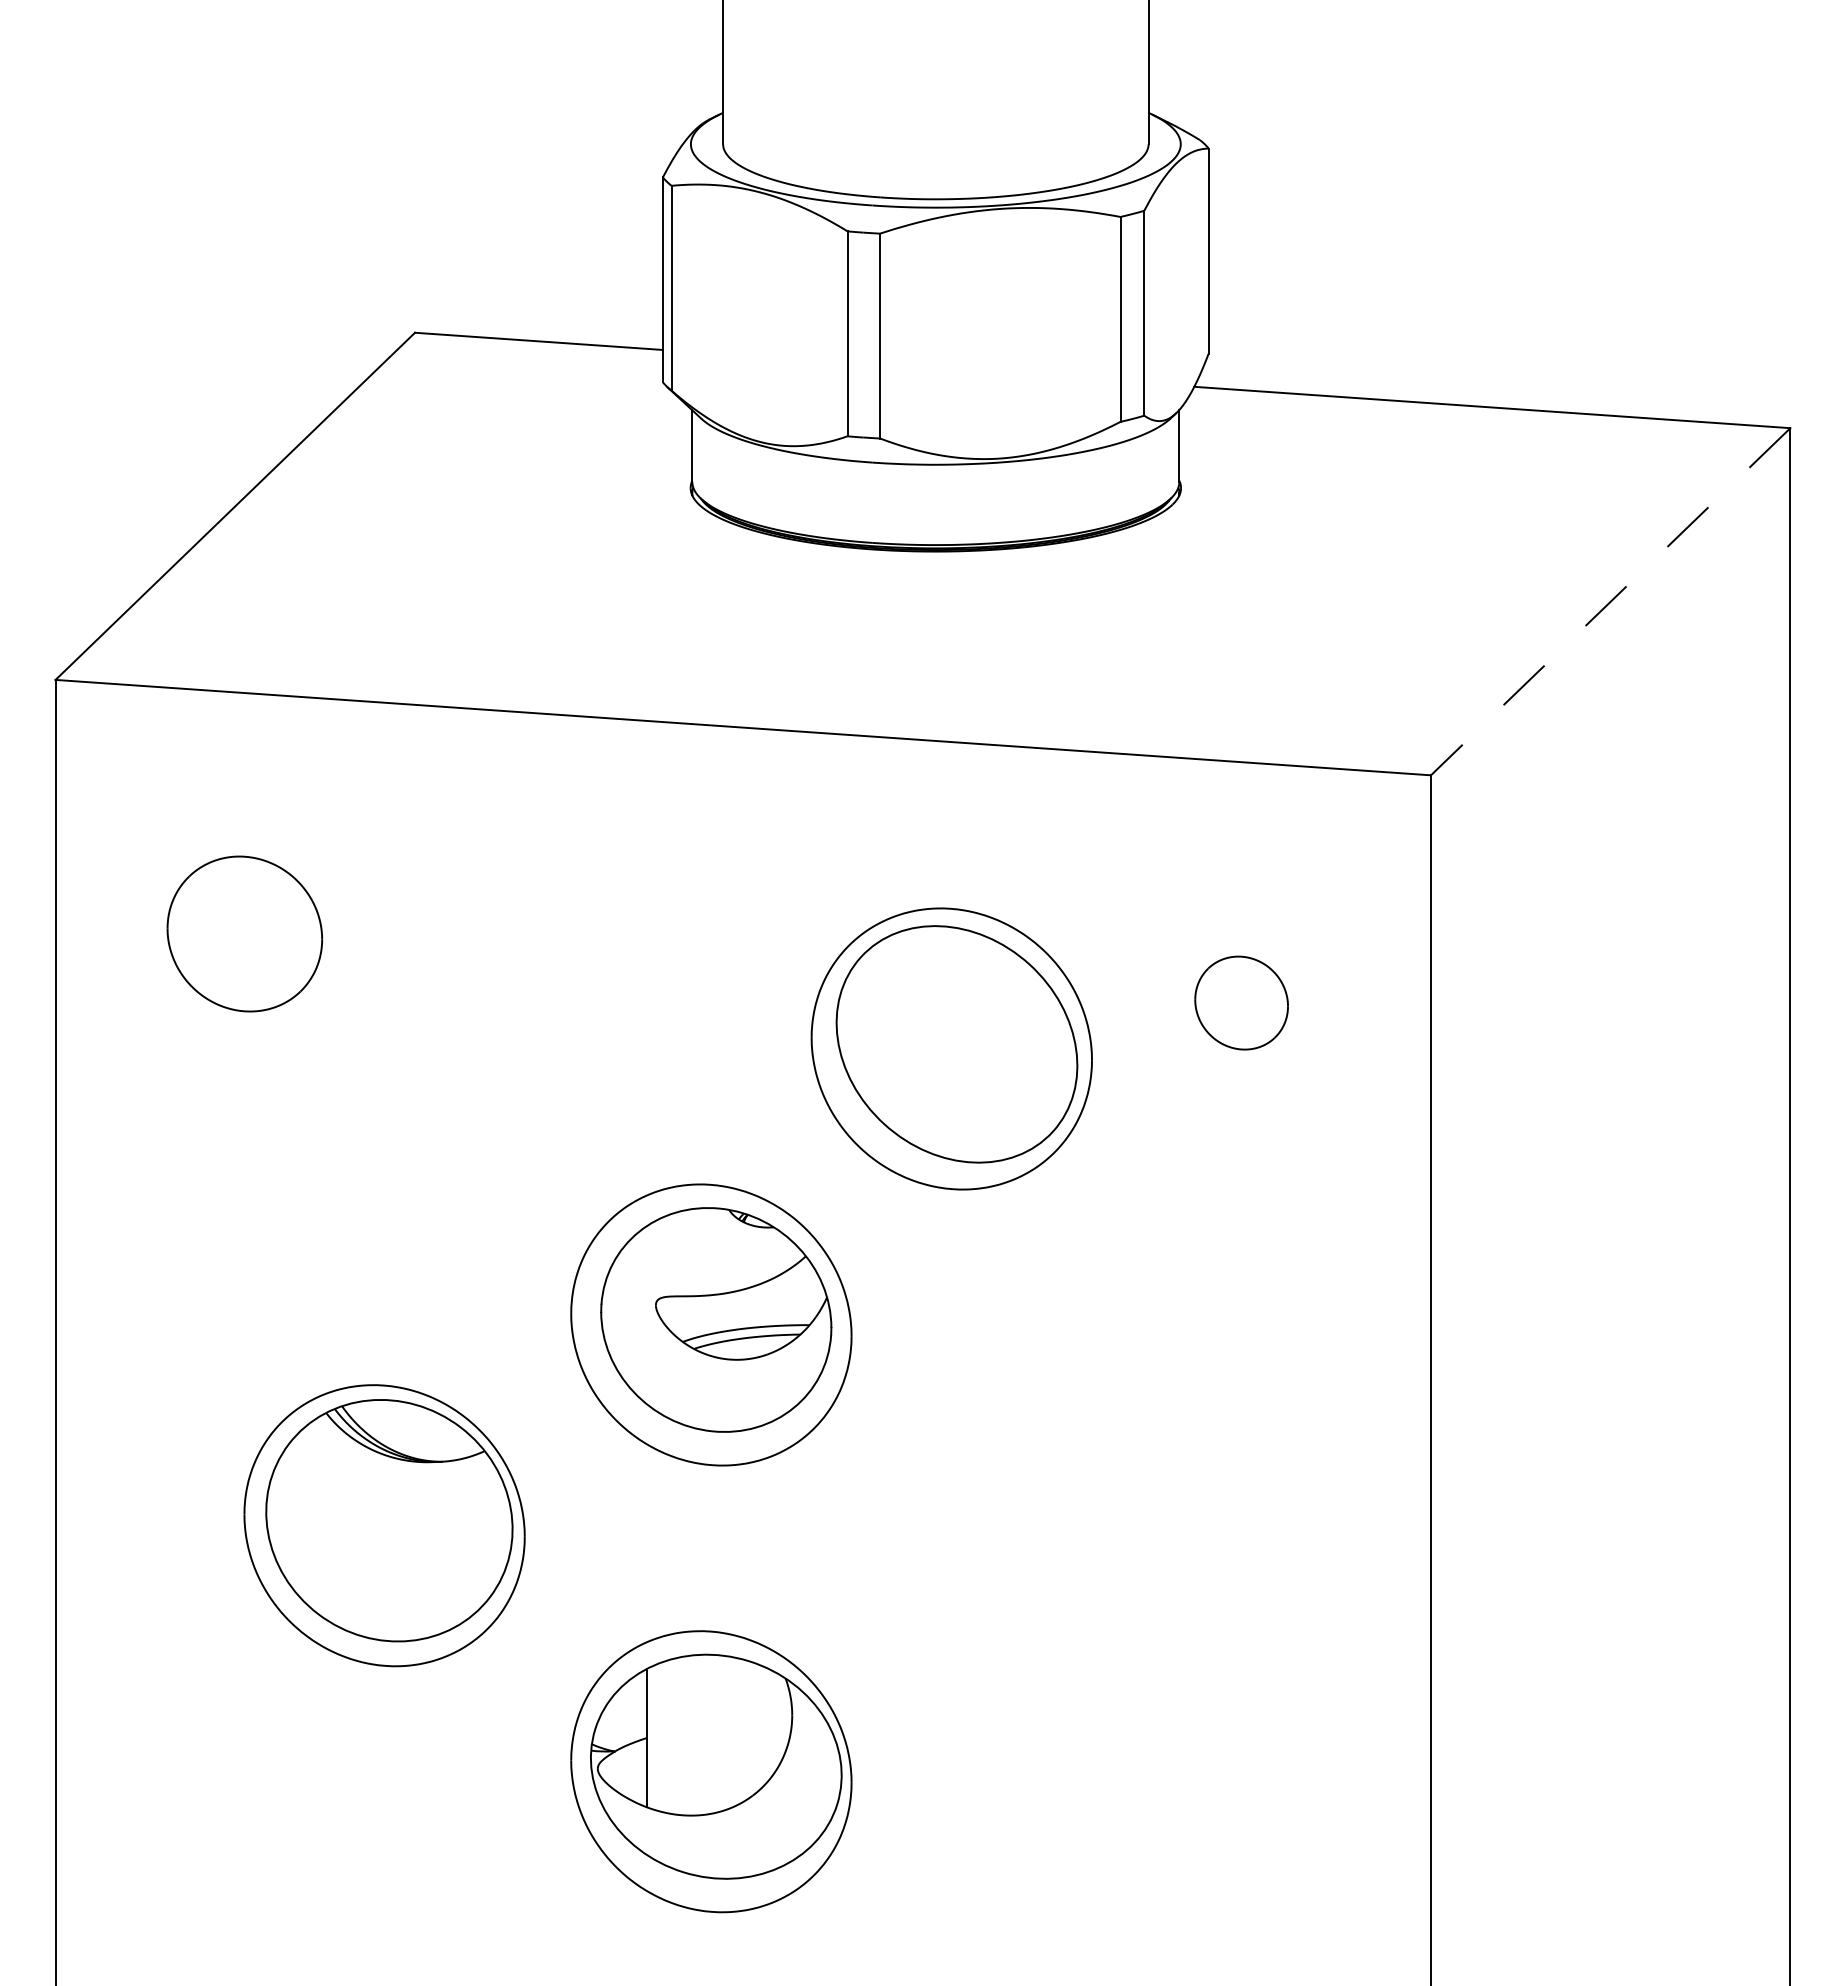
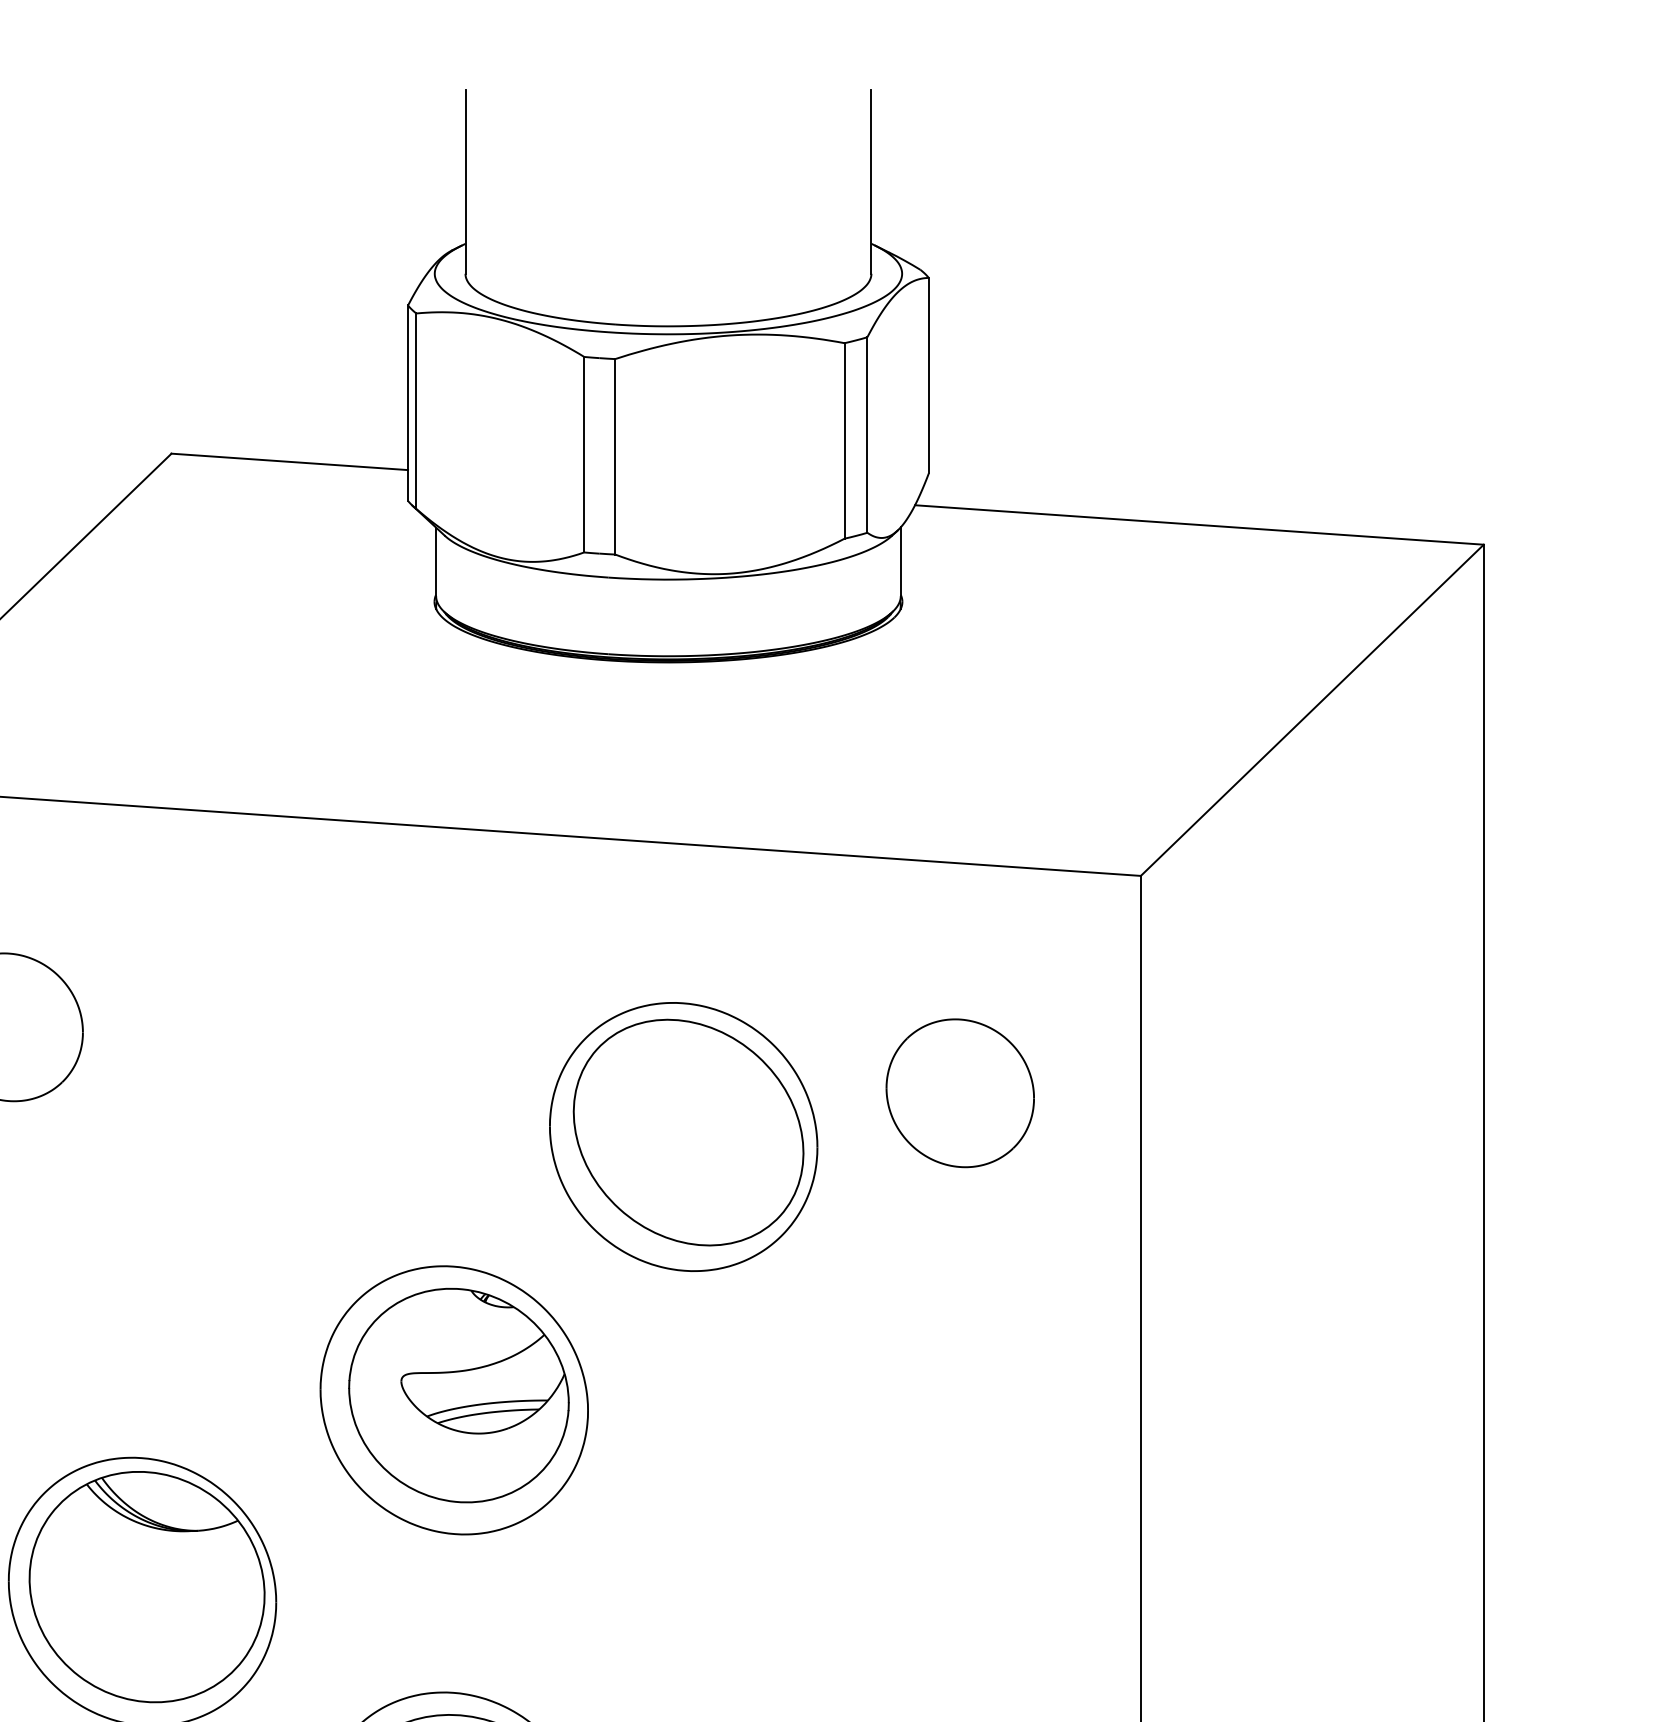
line: (1610, 601) -> (1312, 710), dashed -> solid
part: (1241, 1002) -> (960, 1092), size x1.67

